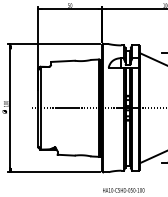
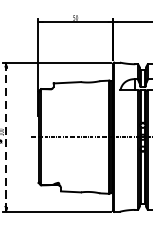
line: (10, 108) -> (6, 137), solid -> dashed

